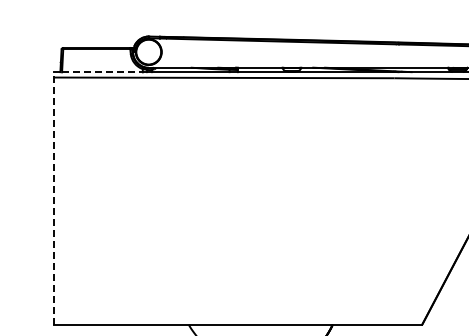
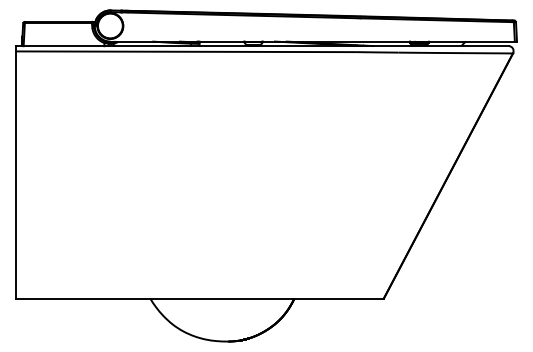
line: (102, 72) -> (64, 46), dashed -> solid
line: (53, 197) -> (15, 171), dashed -> solid

